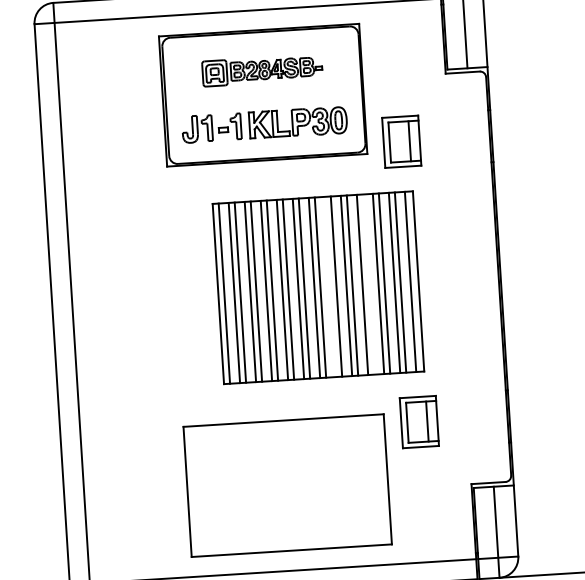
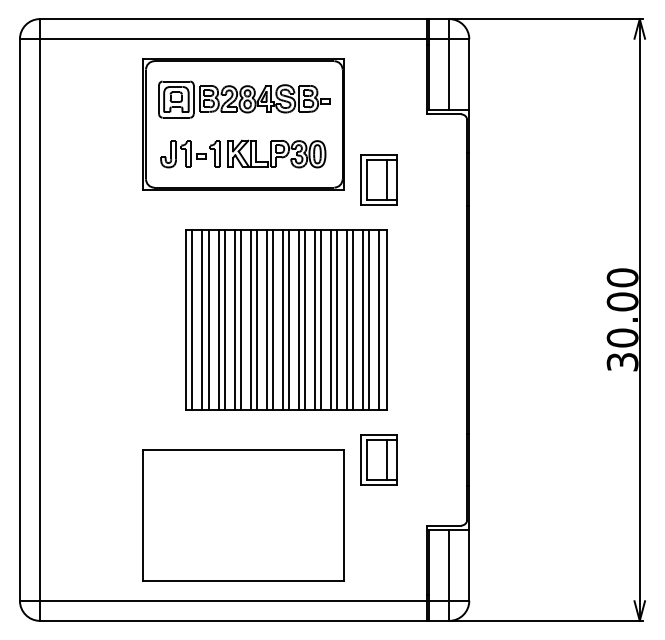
part: (262, 70) -> (244, 99), size x1.43
line: (368, 284) -> (336, 319), added
line: (330, 286) -> (298, 319), added

